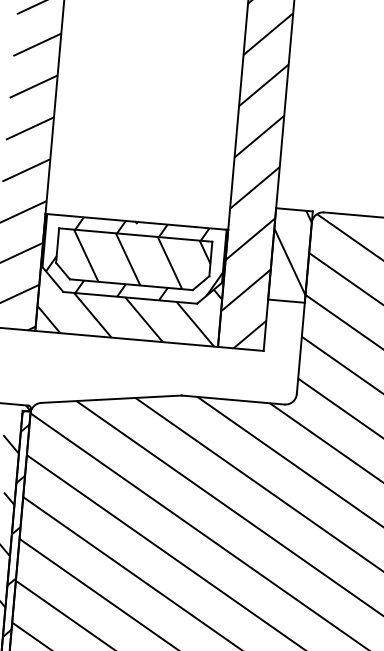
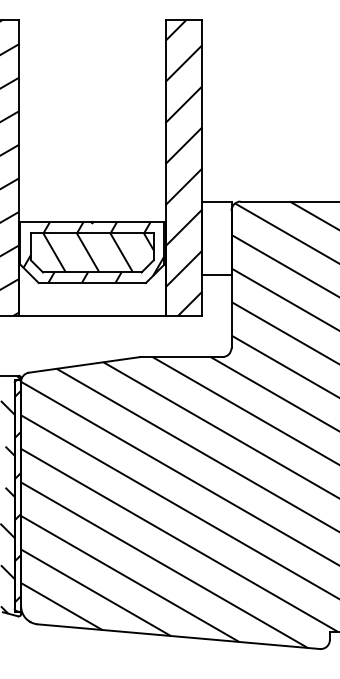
hatch: (290, 250) -> (216, 234), removed
hatch: (131, 288) -> (92, 275), removed

